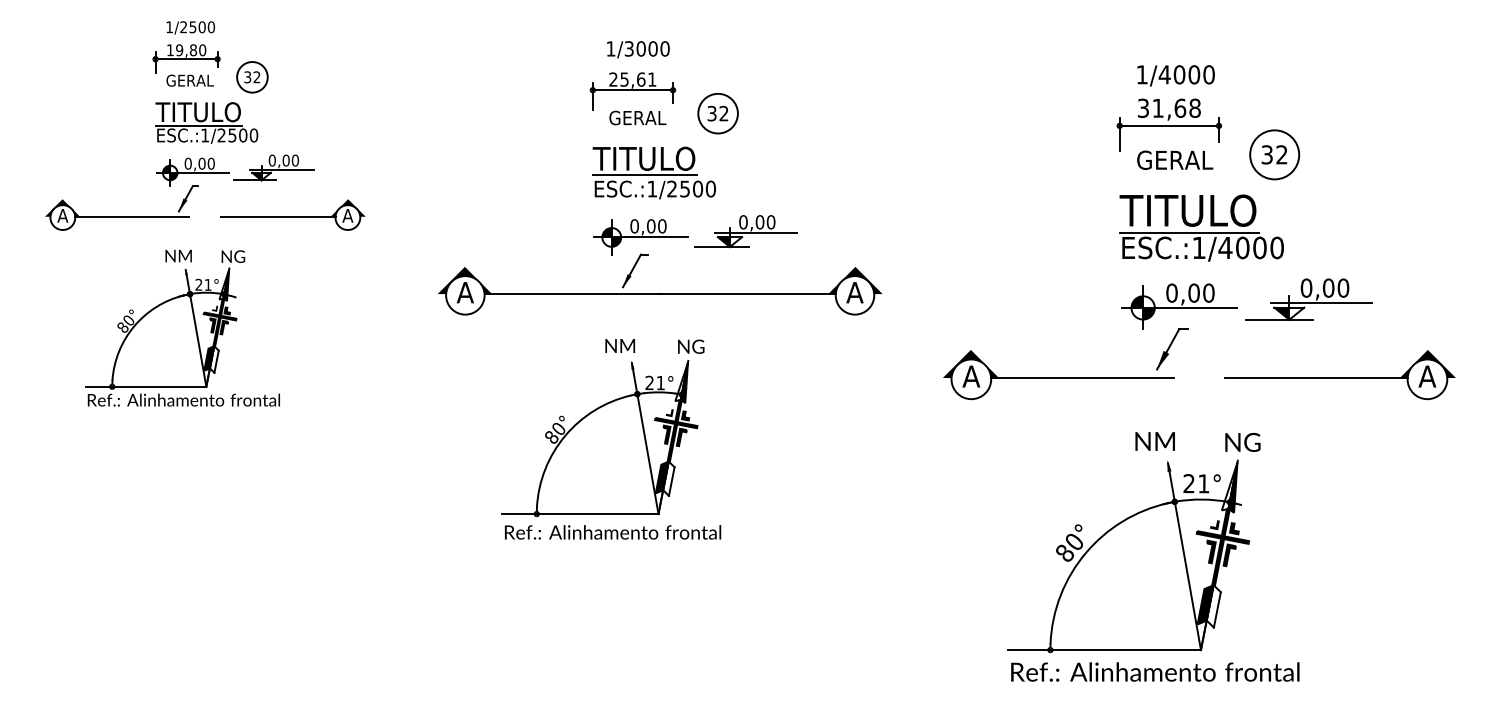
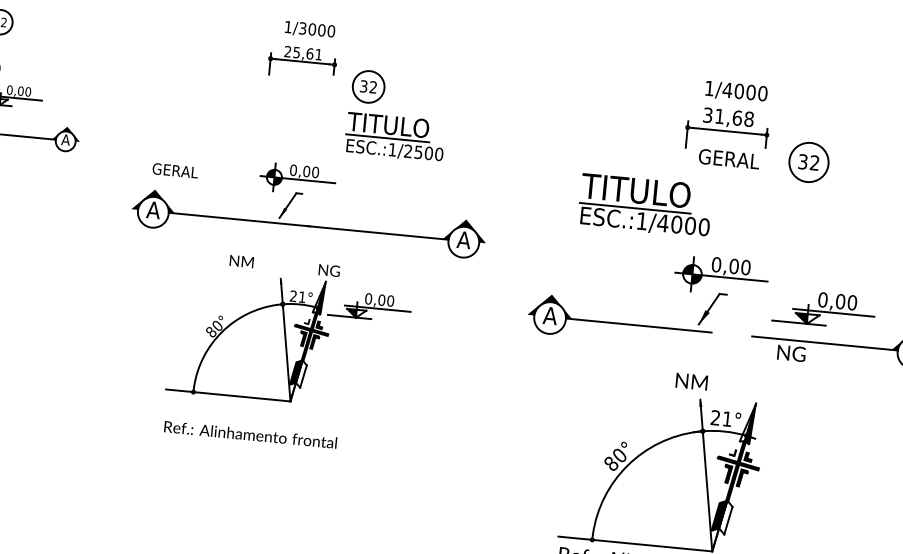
text: (637, 117) -> (175, 170), moved
part: (653, 172) -> (394, 136), moved
part: (1201, 227) -> (645, 205), moved
part: (745, 231) -> (369, 306), moved
part: (1308, 299) -> (823, 309), moved
text: (619, 345) -> (241, 261), moved
text: (1242, 442) -> (791, 353), moved
text: (613, 532) -> (251, 434), moved

